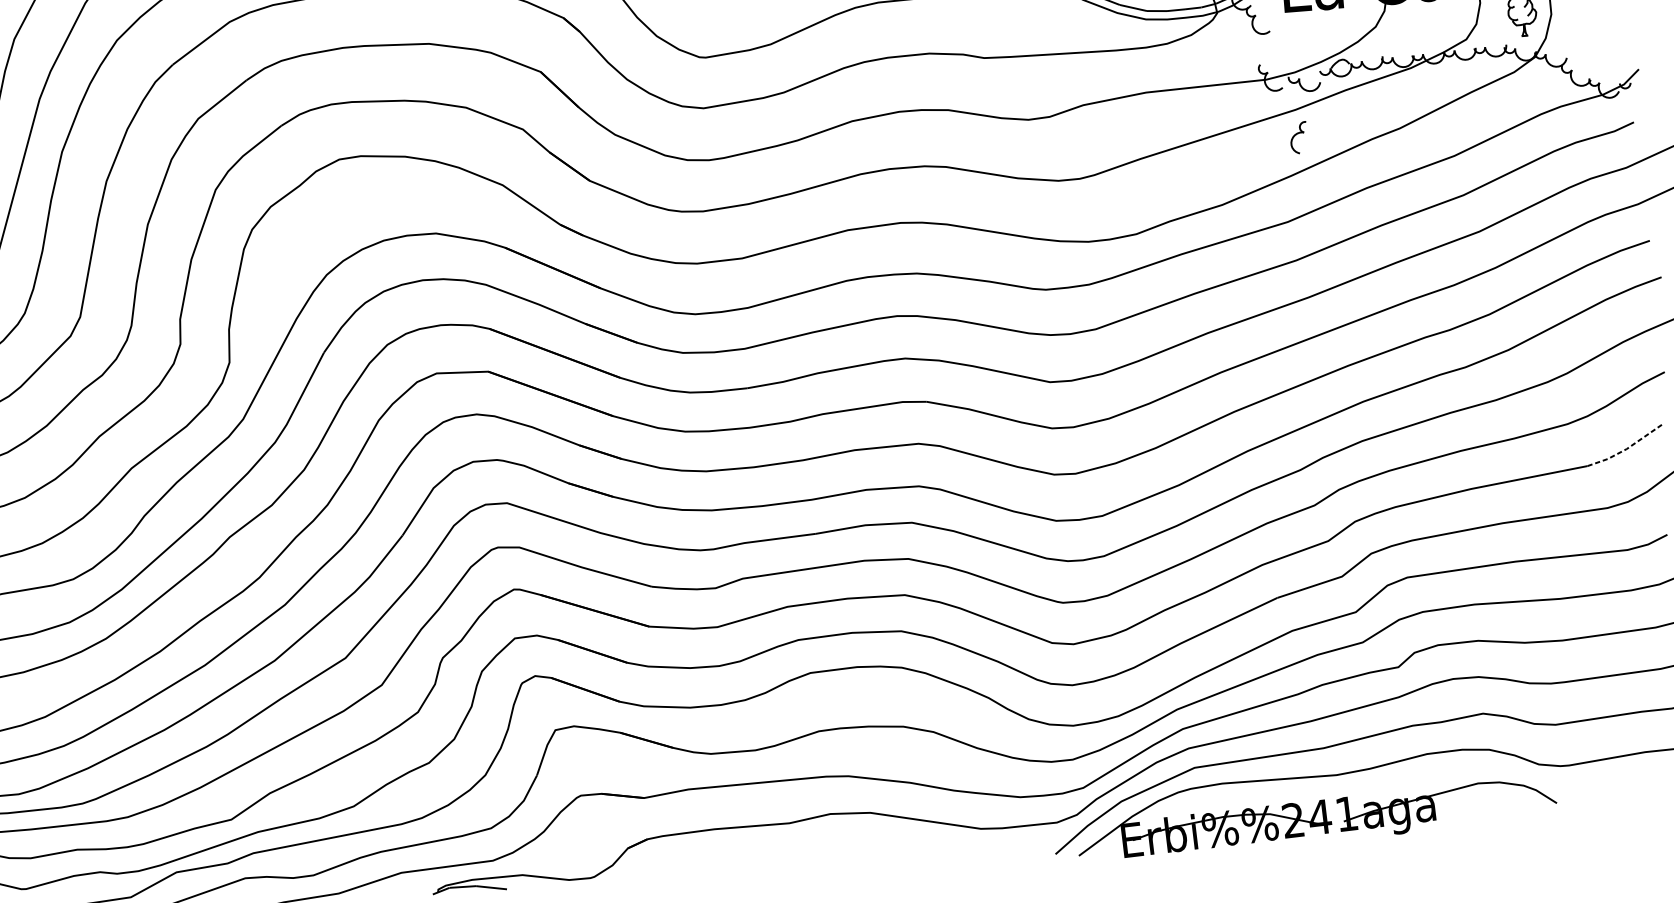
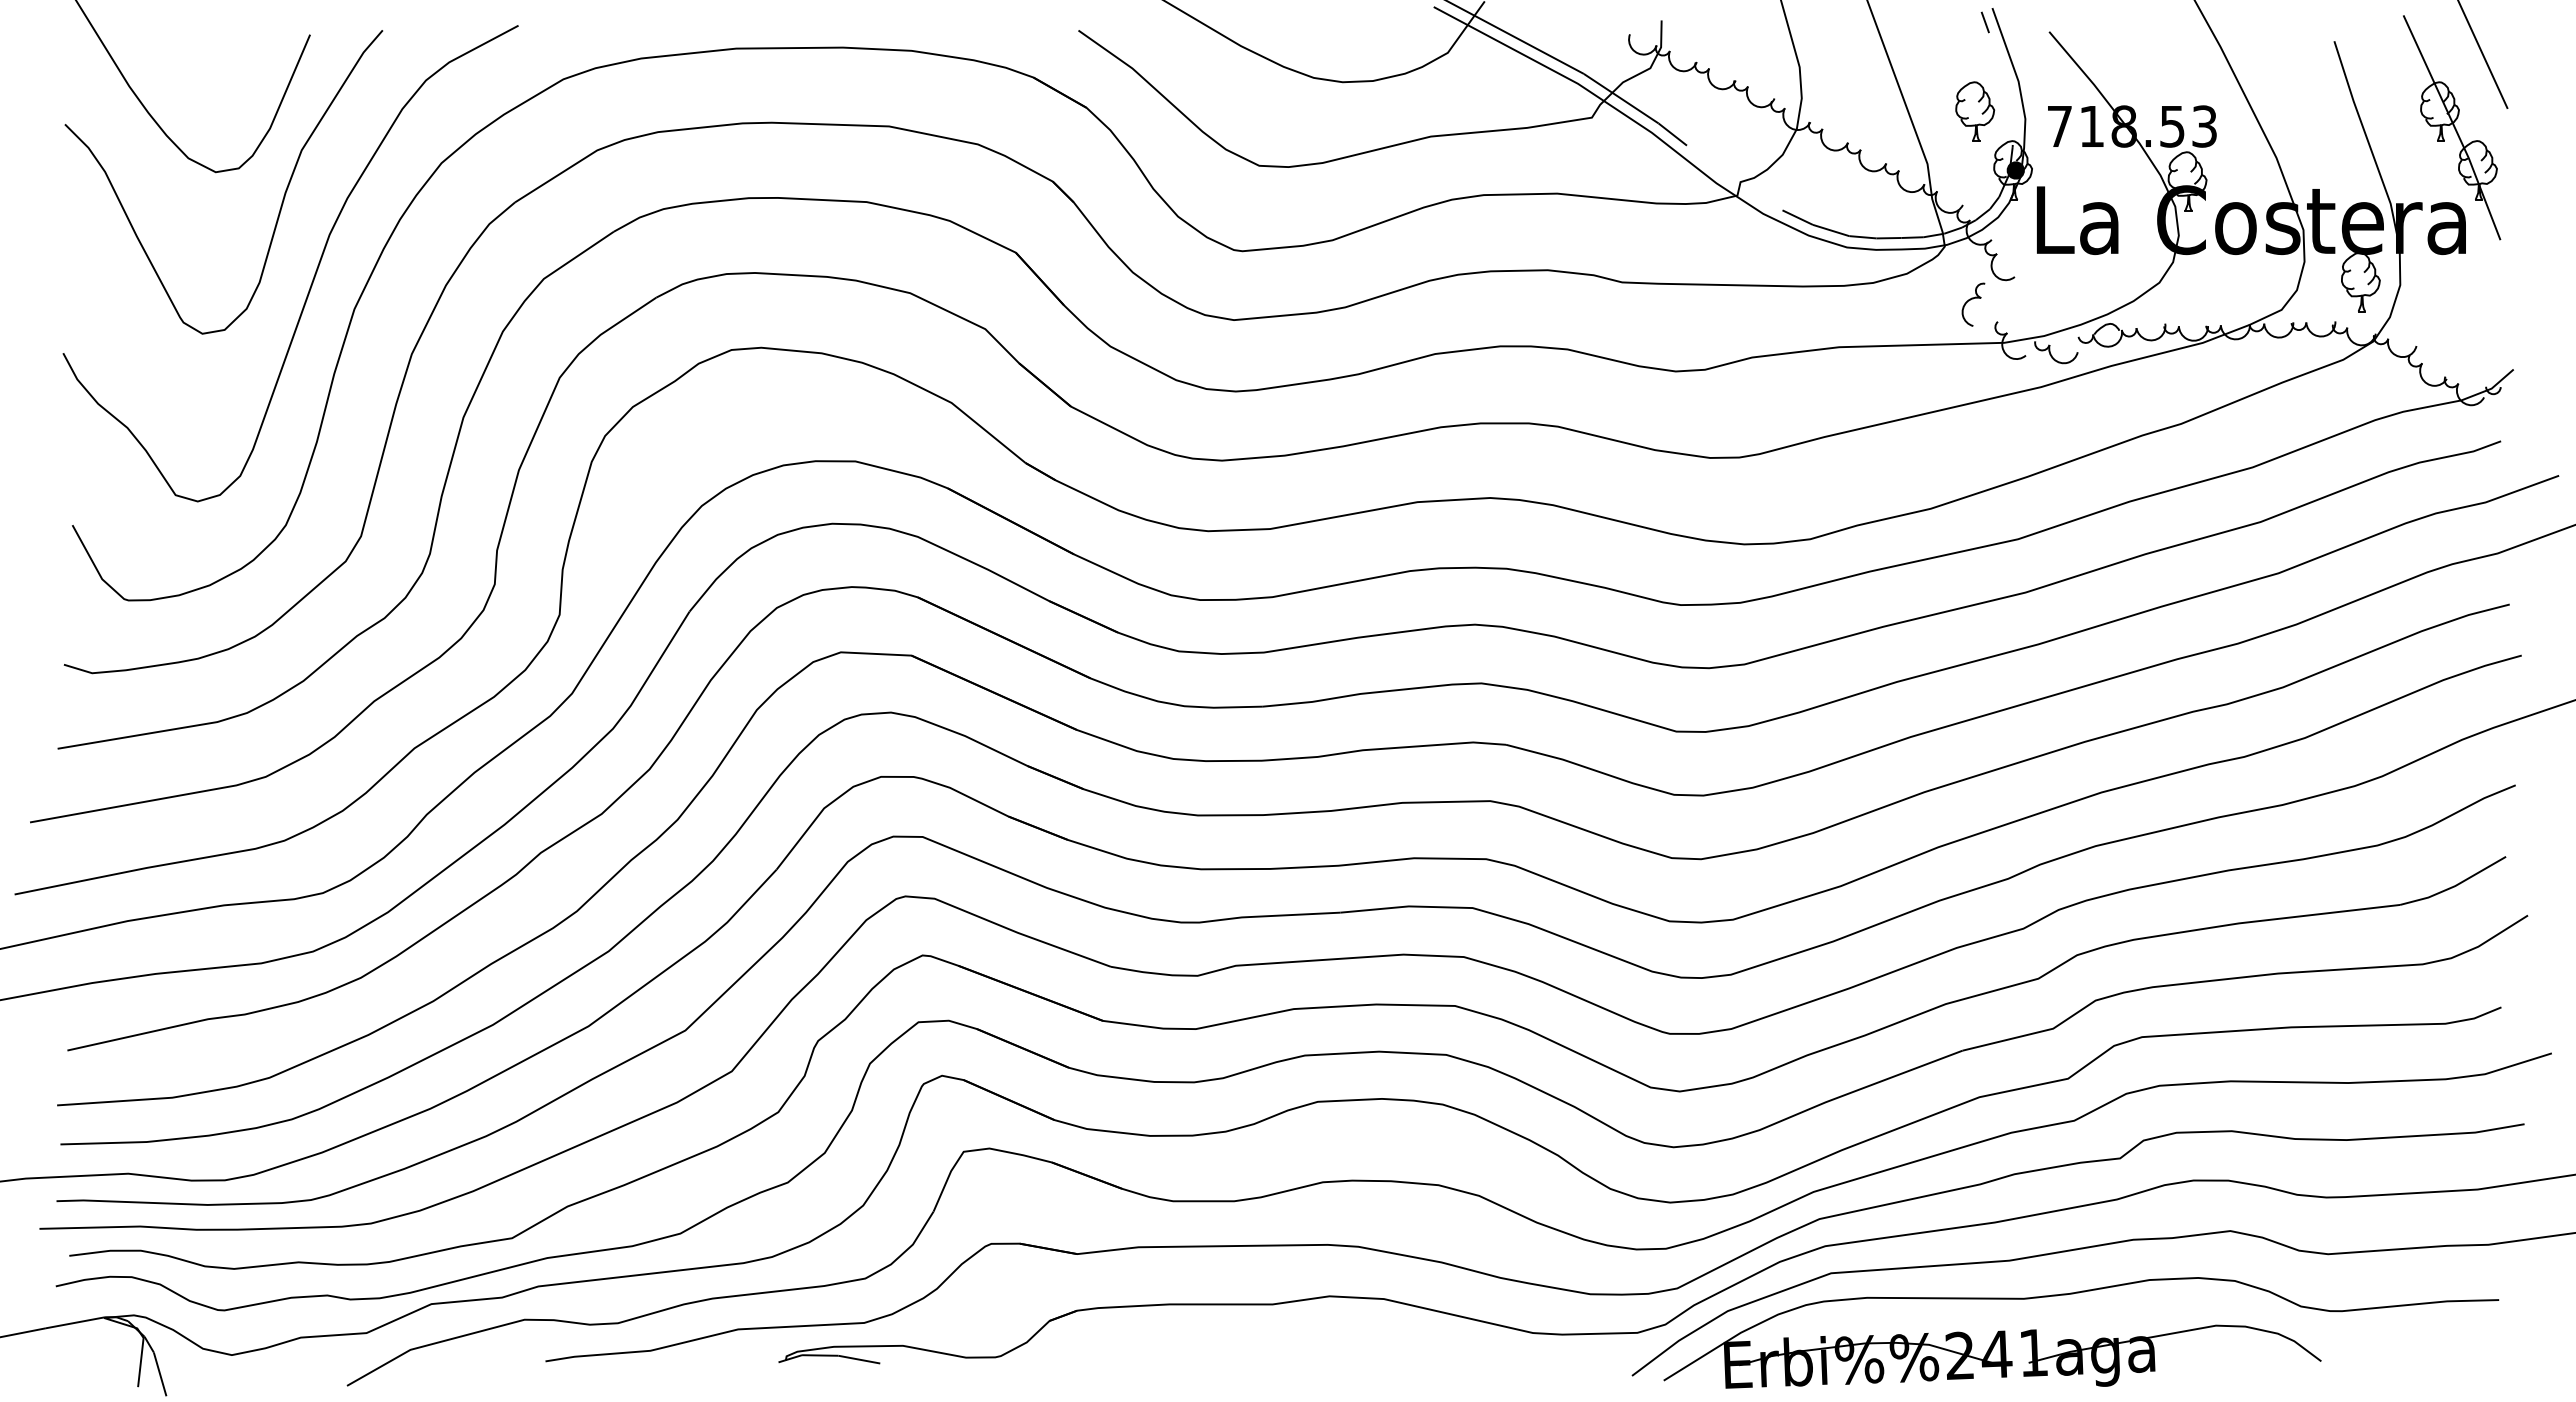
part: (1298, 137) -> (1973, 304), moved
line: (1626, 449) -> (2455, 886), dashed -> solid

